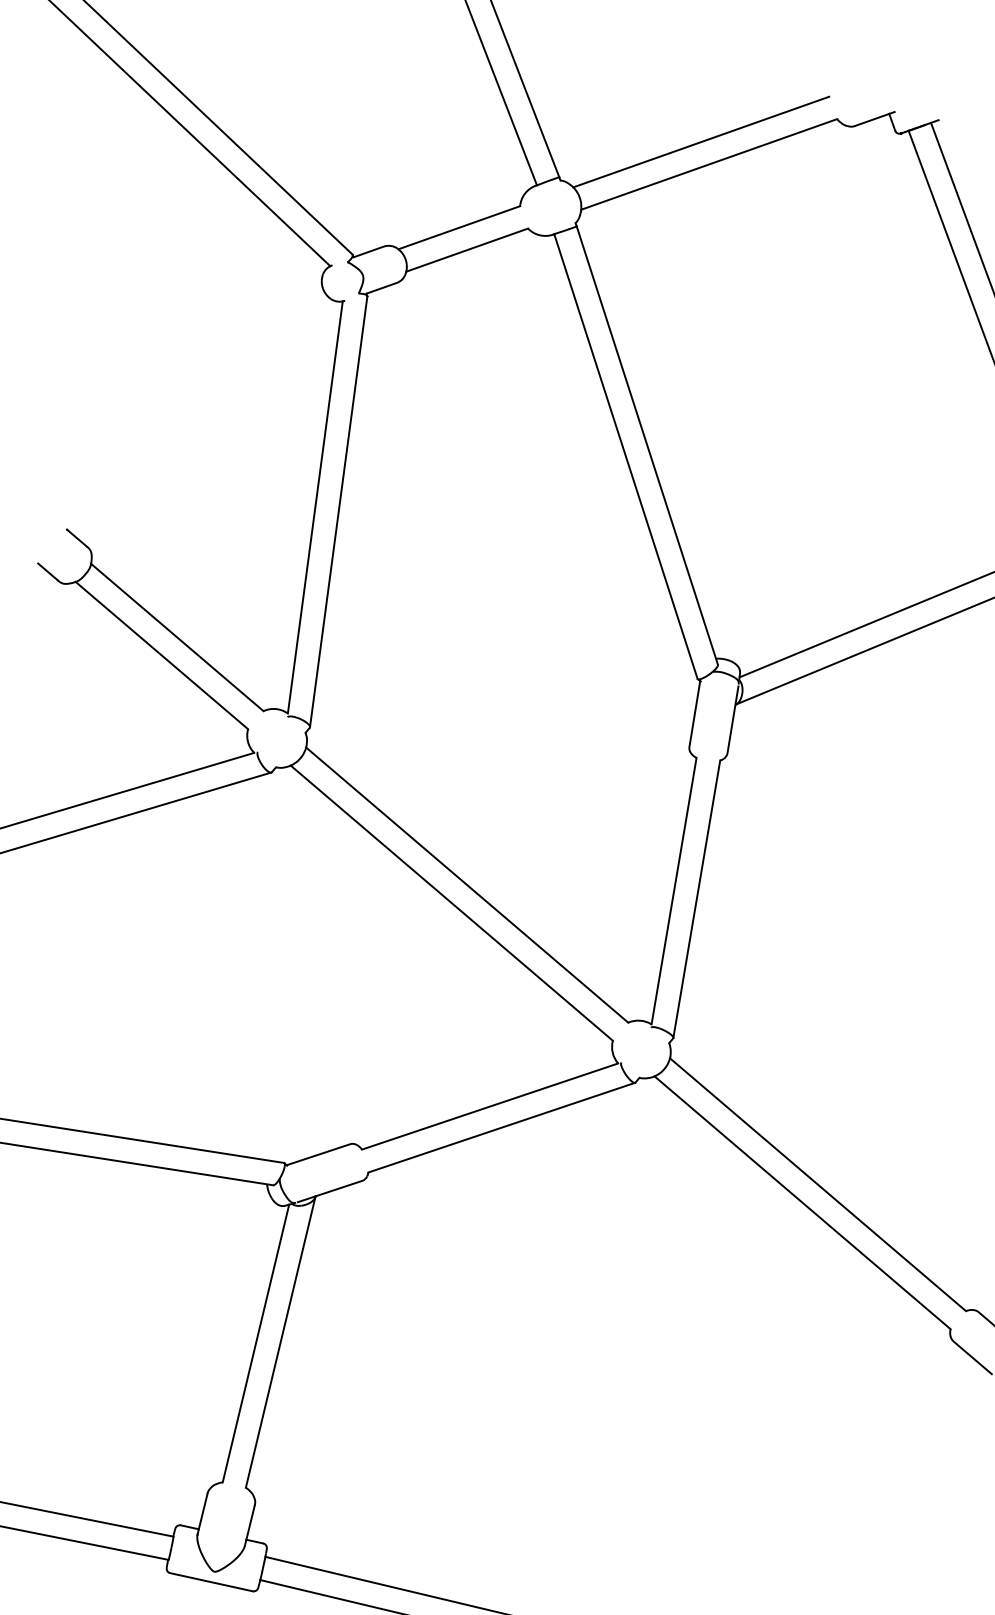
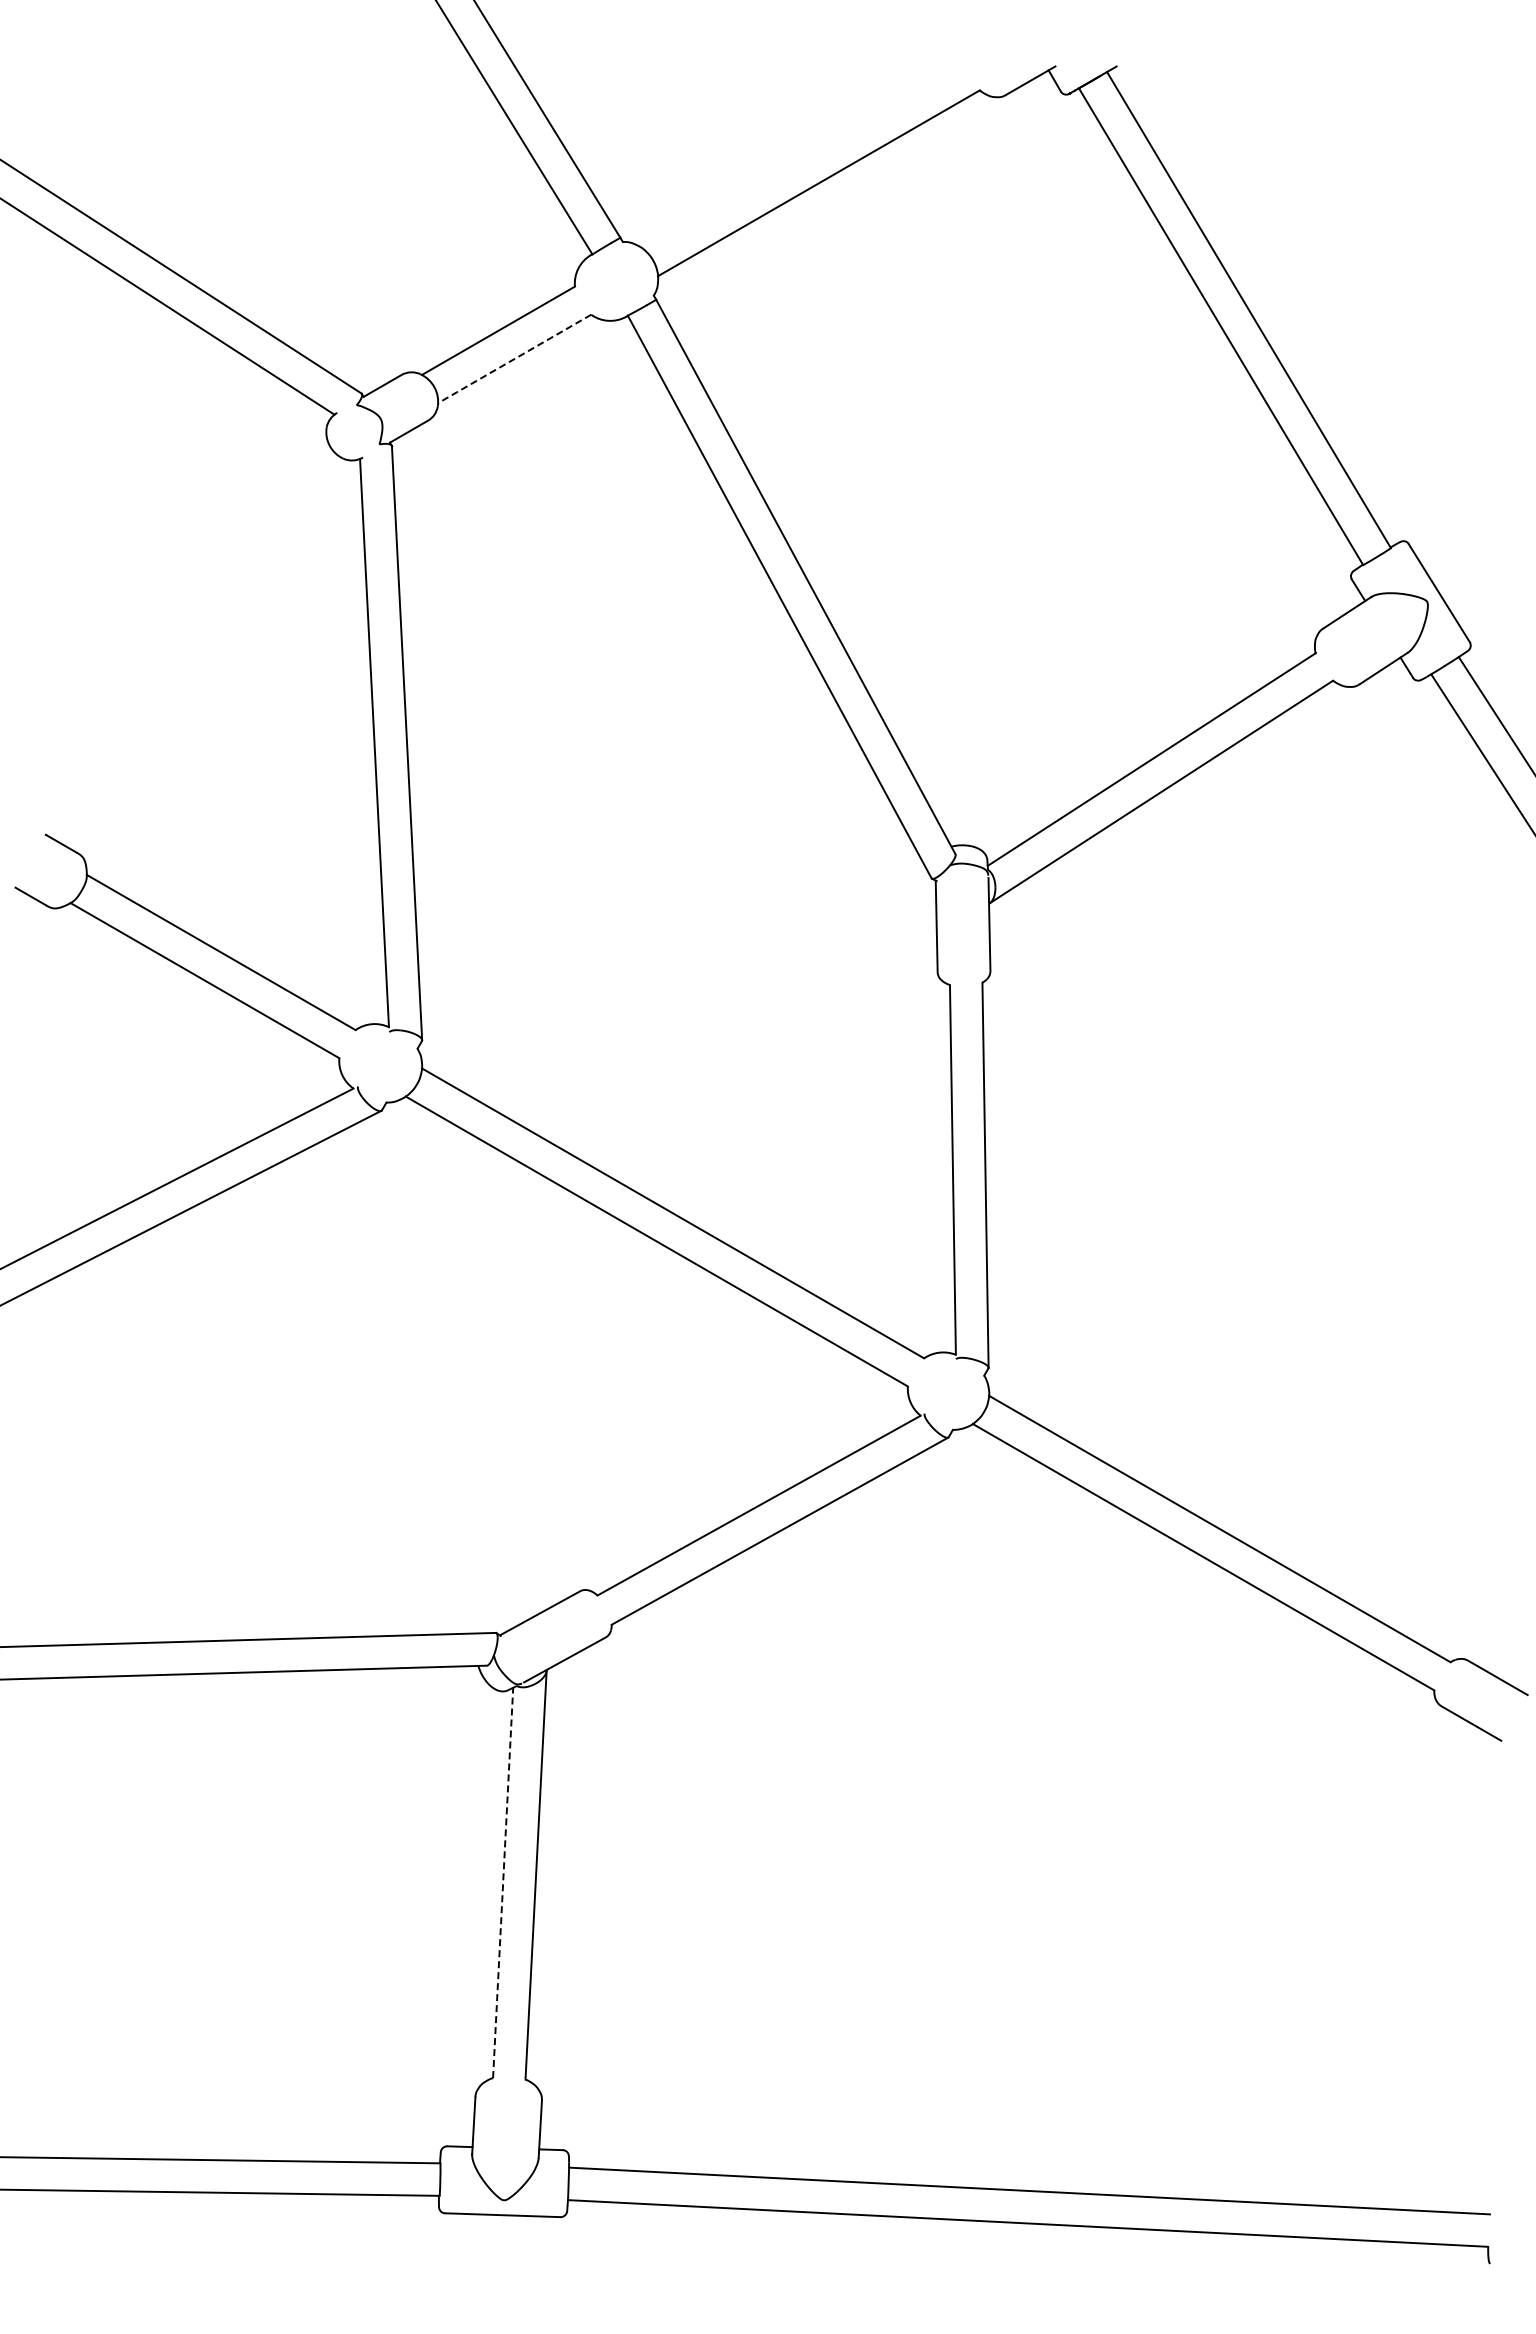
line: (701, 142) -> (802, 155), removed
line: (466, 250) -> (514, 359), solid -> dashed
line: (256, 1343) -> (503, 1882), solid -> dashed

